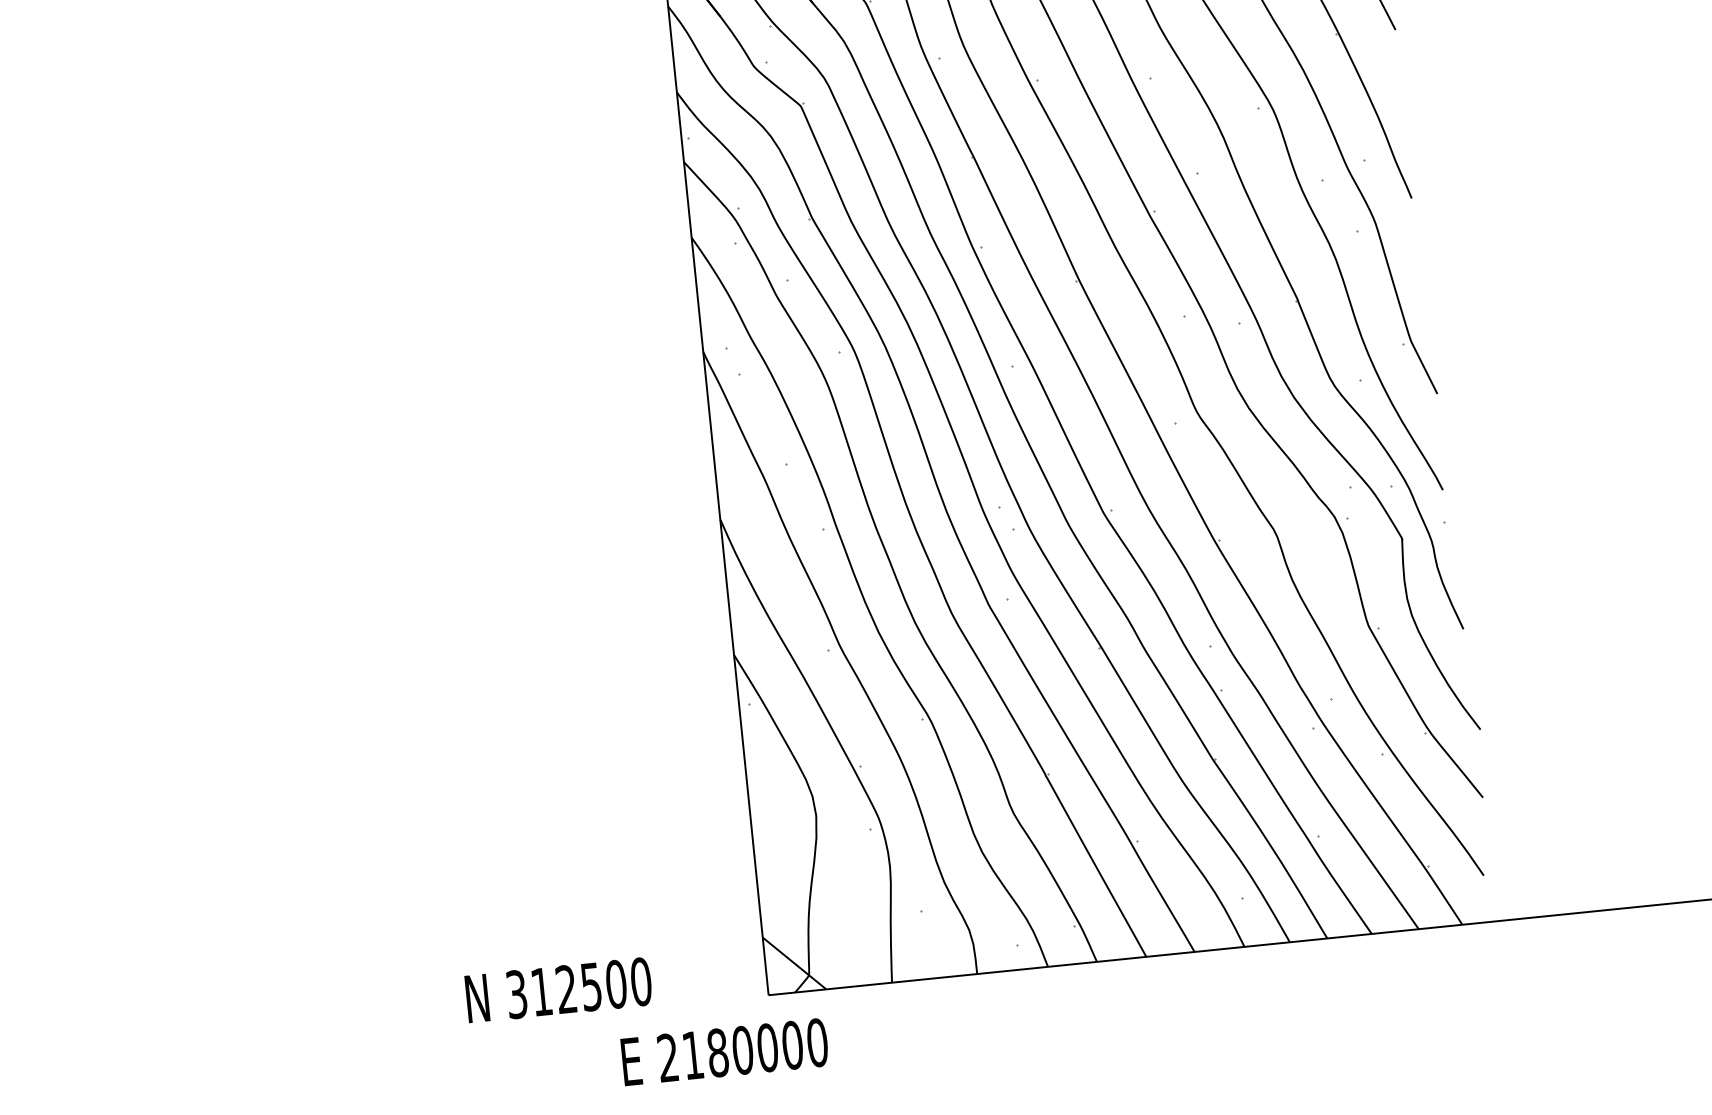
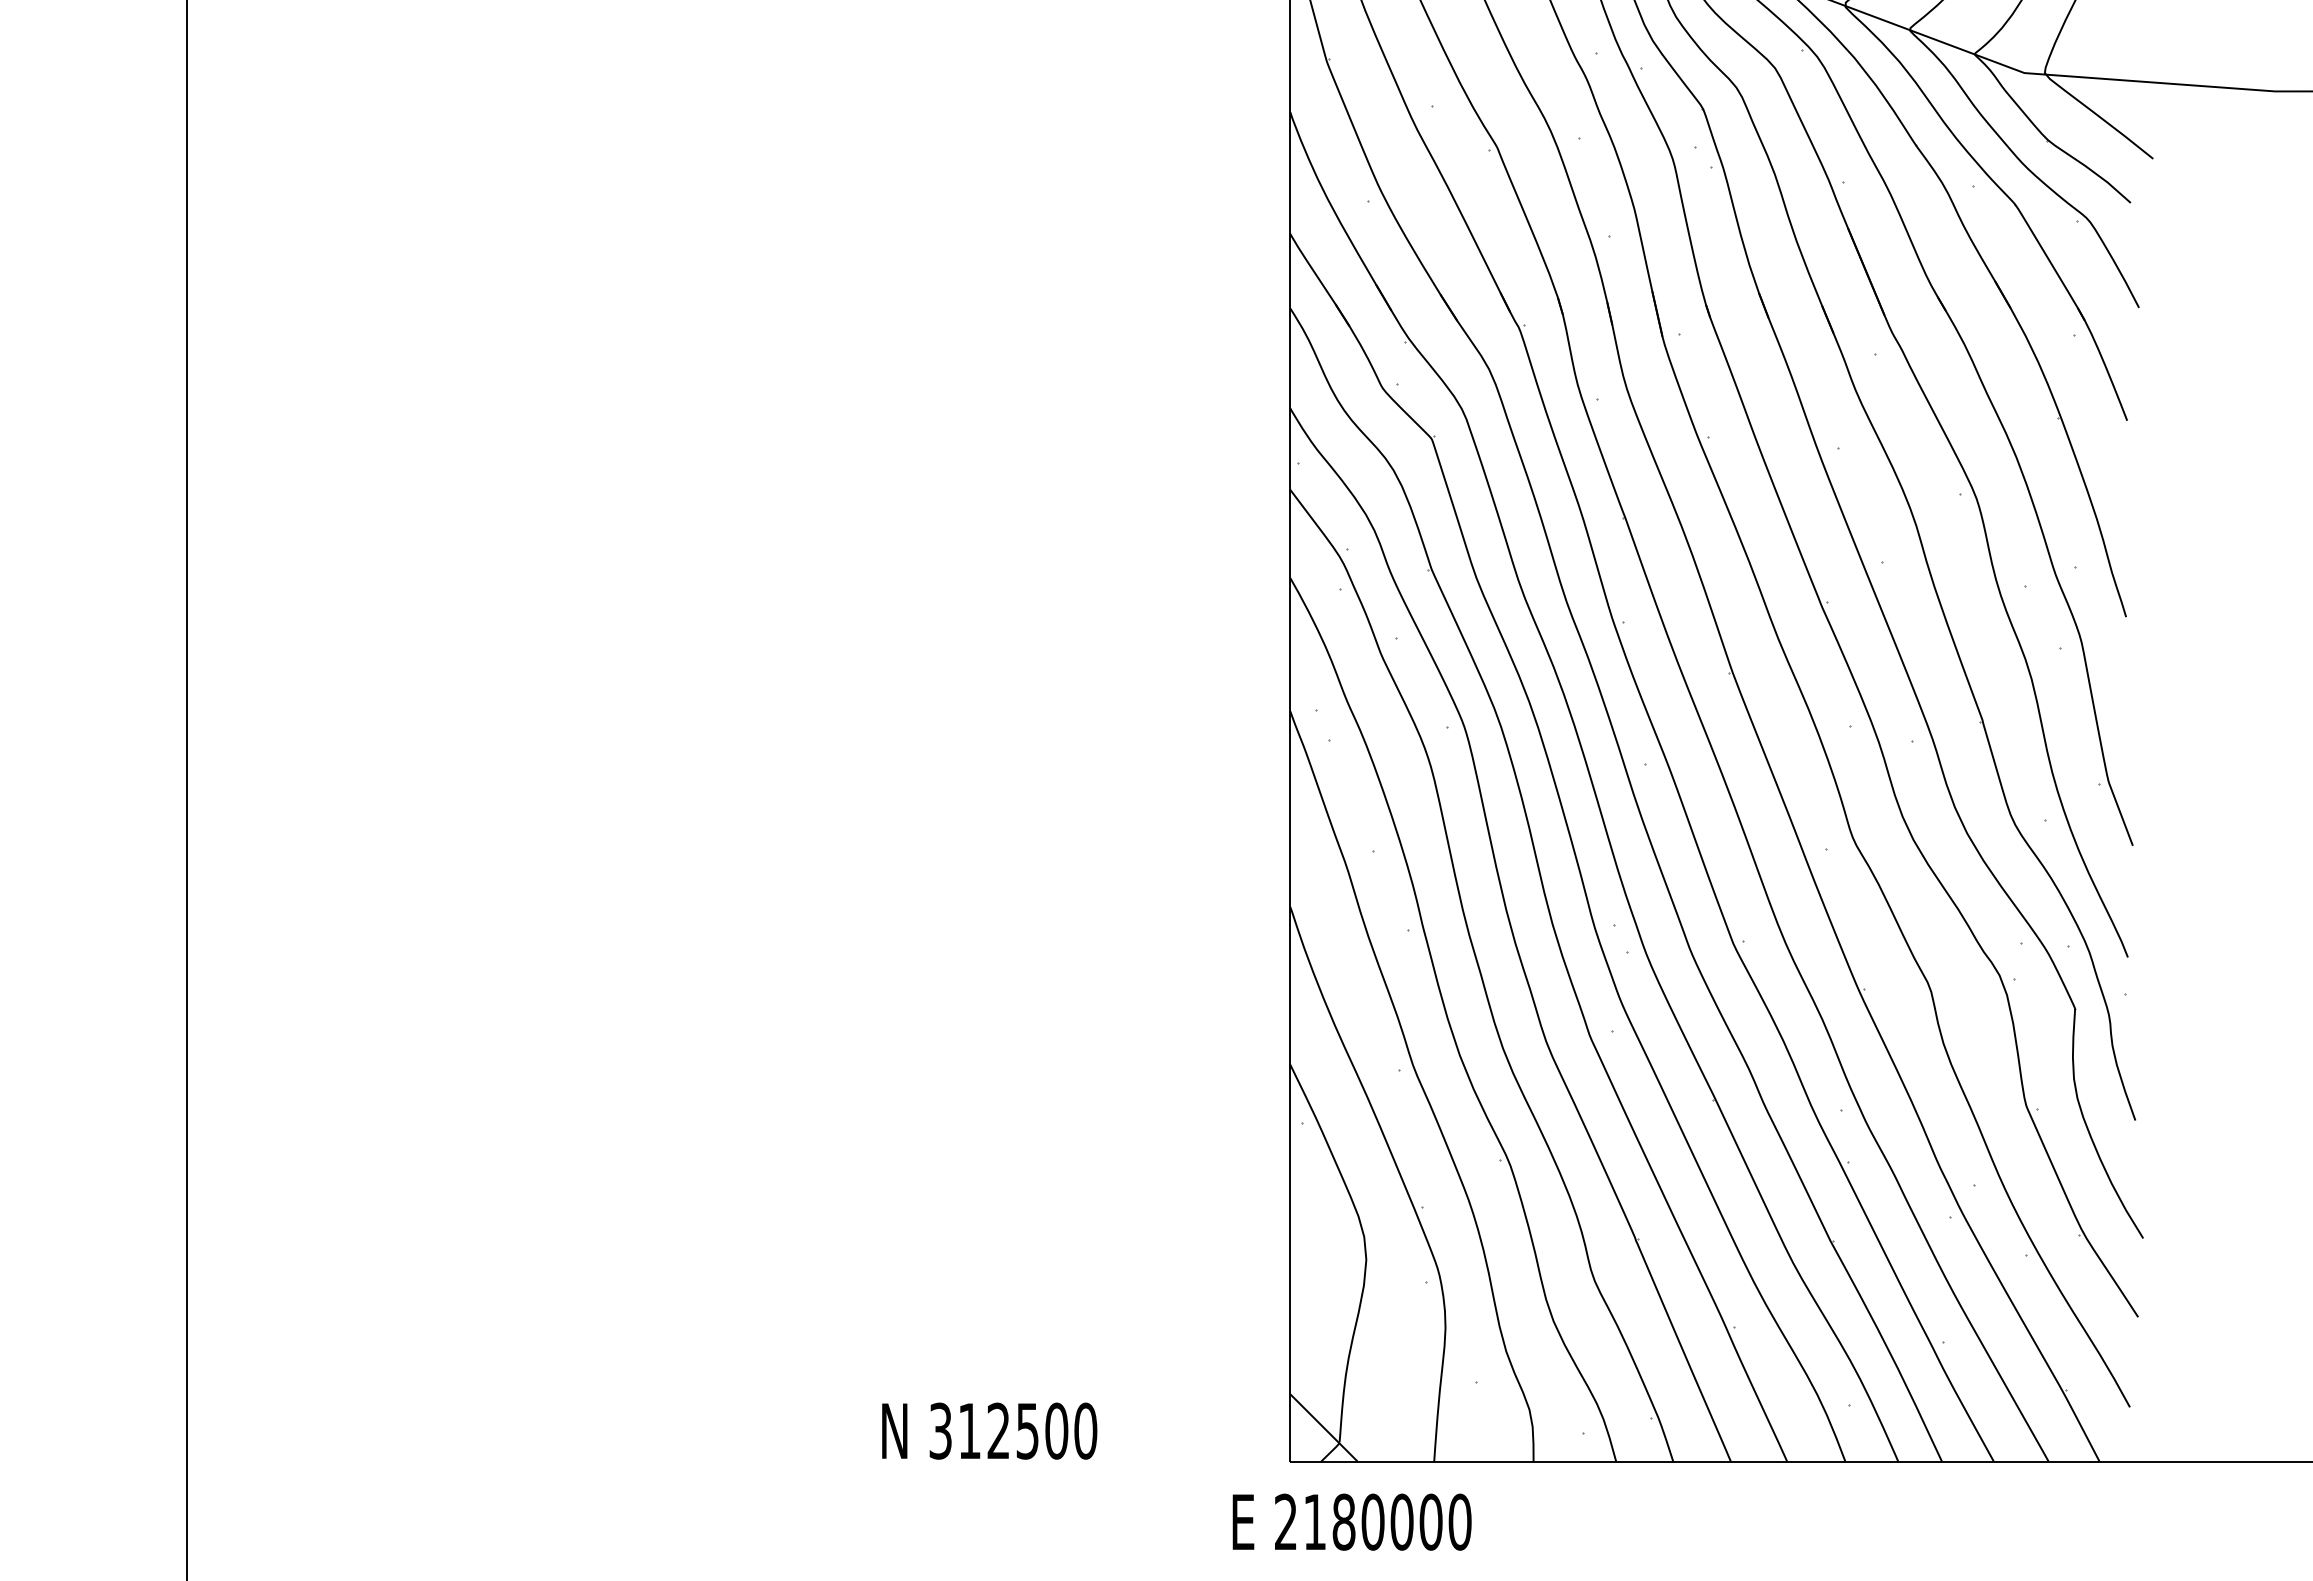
text: (558, 989) -> (989, 1430), moved
text: (724, 1051) -> (1351, 1521), moved

